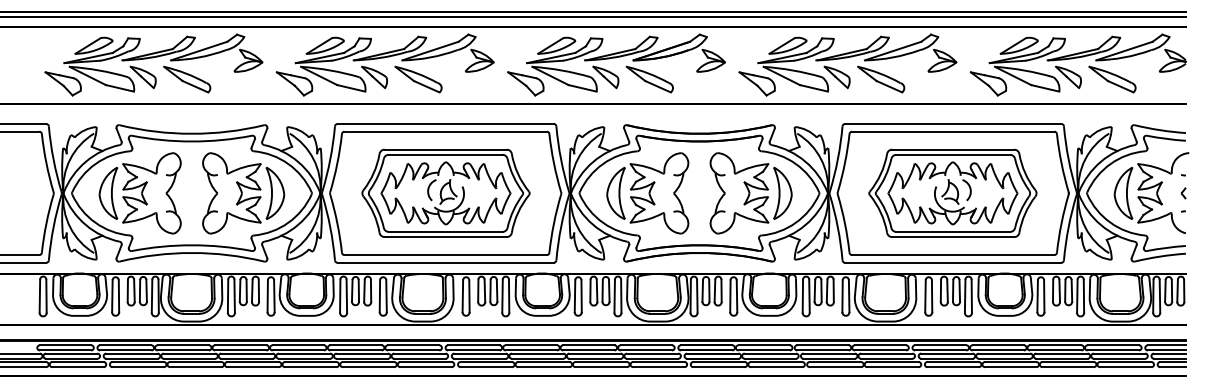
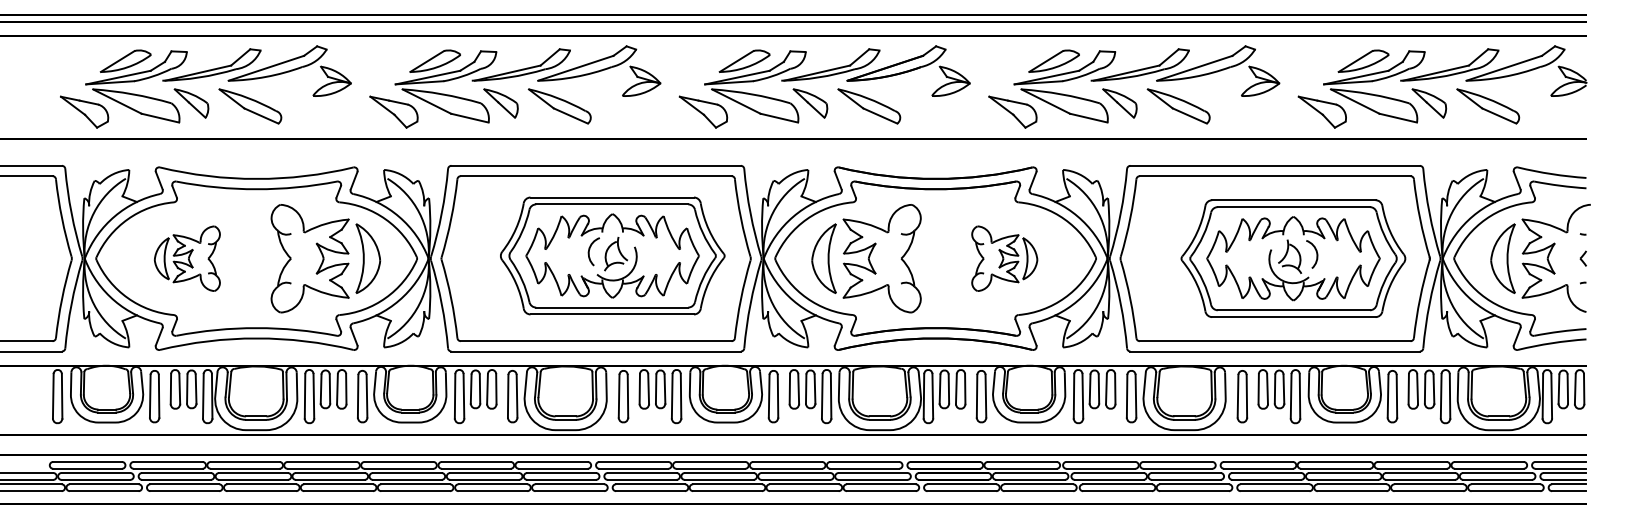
part: (445, 192) -> (611, 254), moved
part: (952, 192) -> (1292, 257), moved
part: (139, 193) -> (186, 258), size x0.6
part: (750, 193) -> (1003, 258), size x0.6

